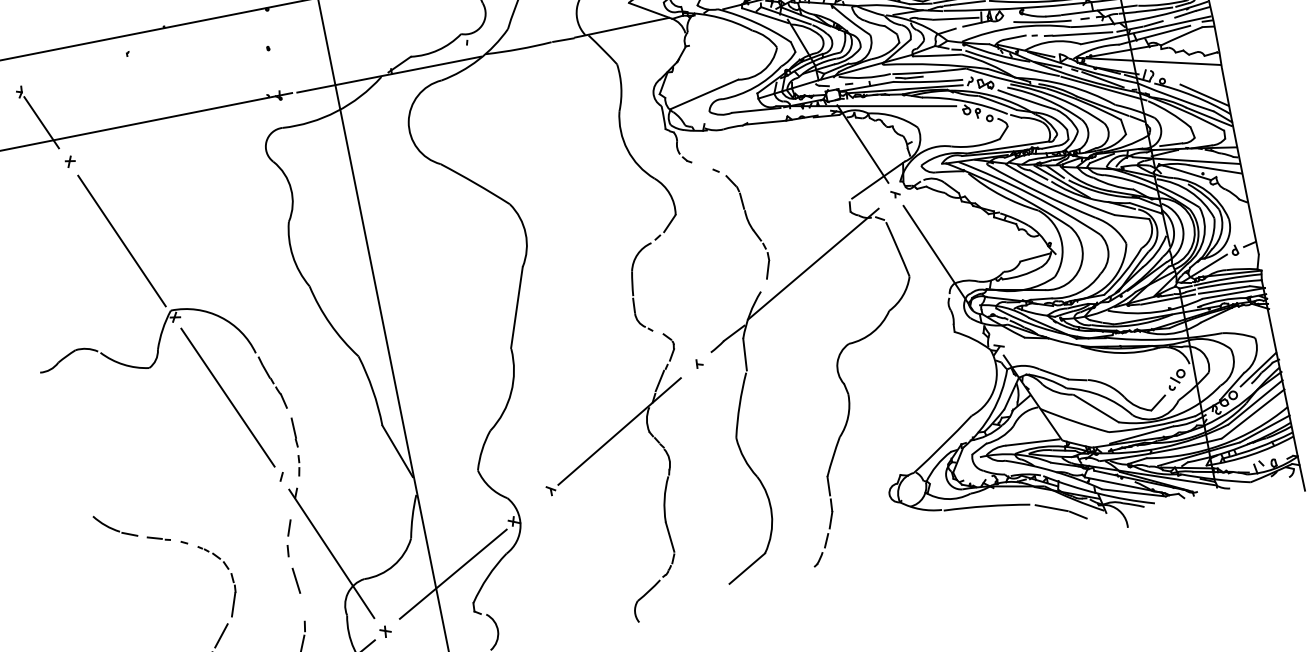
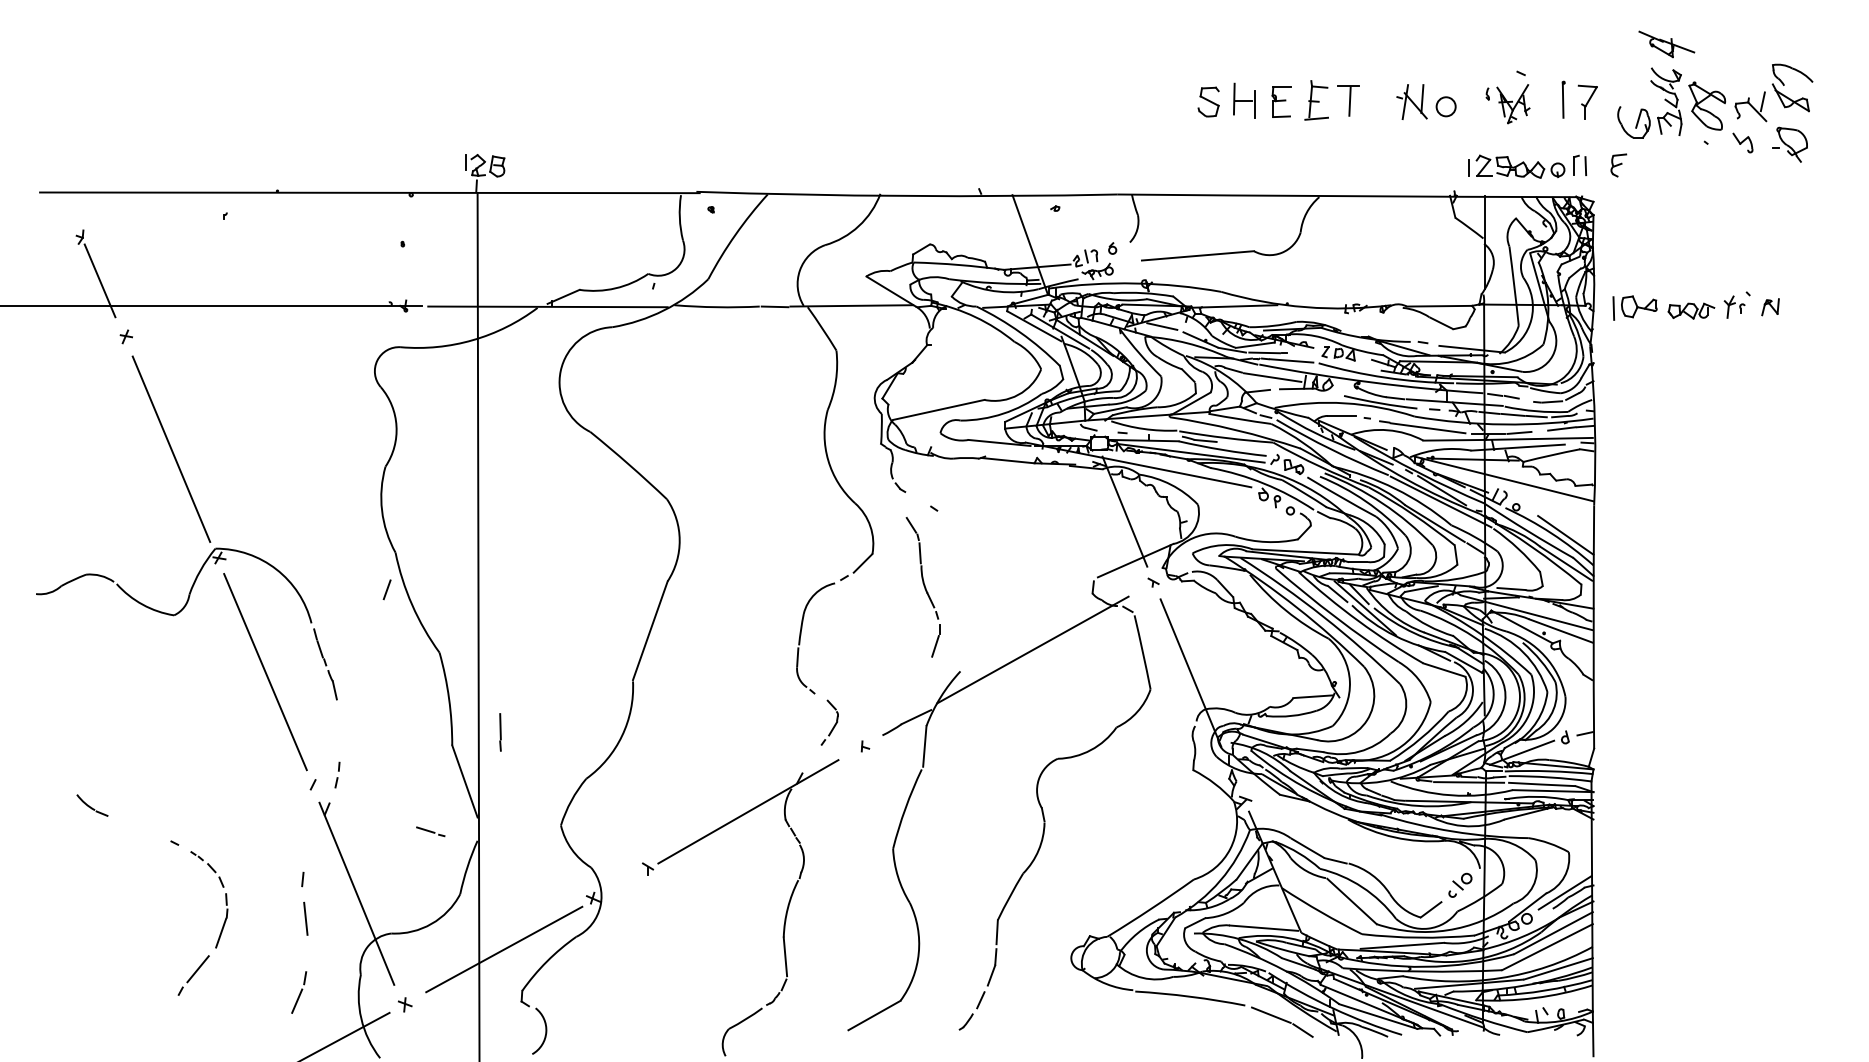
part: (749, 227) -> (922, 587), moved
line: (659, 381) -> (811, 758), removed
line: (294, 432) -> (500, 732), moved
part: (115, 526) -> (92, 805), size x0.6
line: (288, 527) -> (386, 589), moved
line: (158, 538) -> (430, 831), moved

